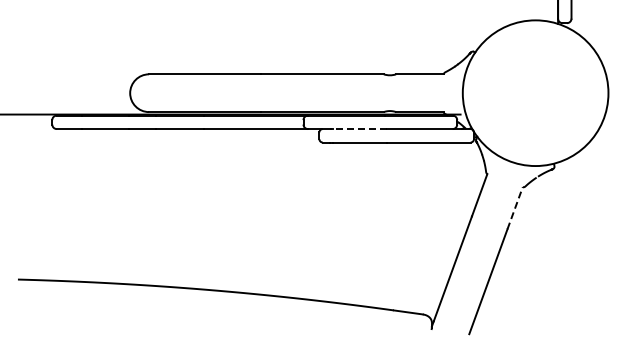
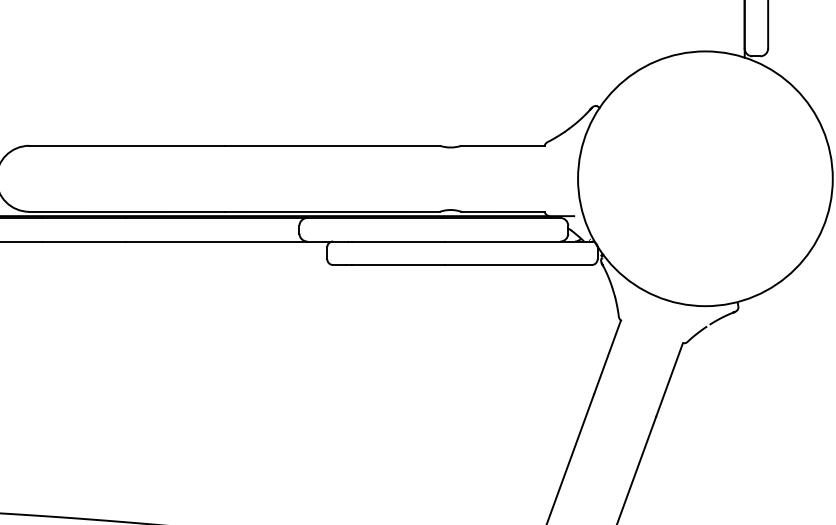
line: (360, 129) -> (399, 242), dashed -> solid
line: (515, 207) -> (670, 378), dashed -> solid

